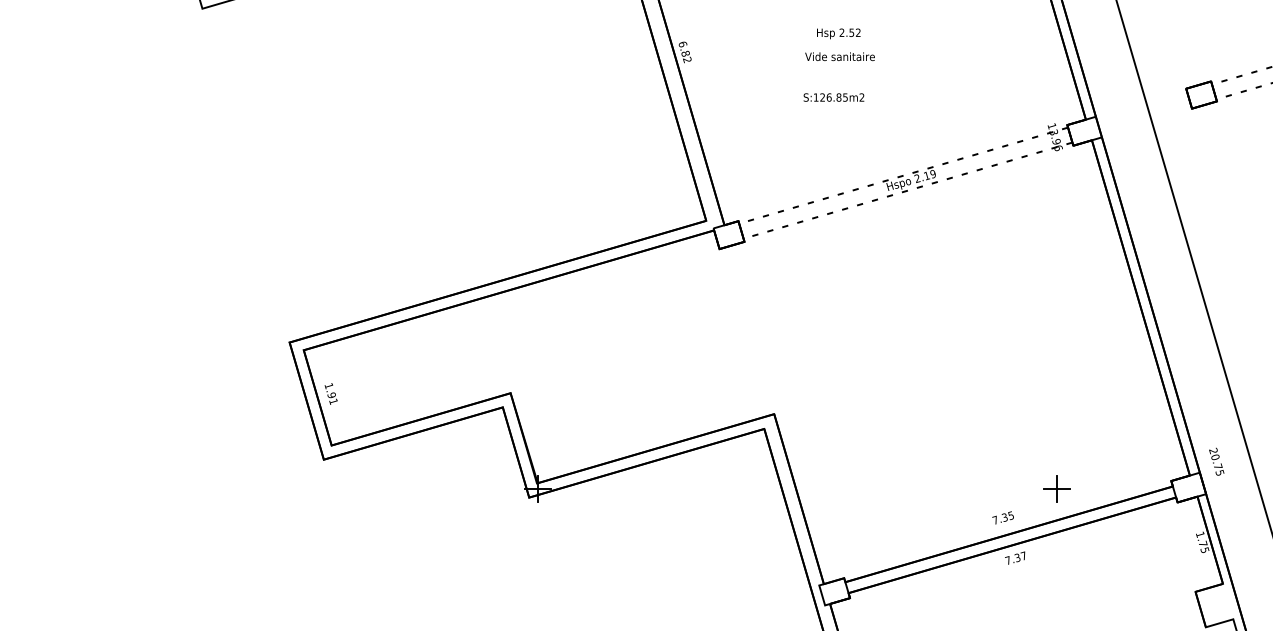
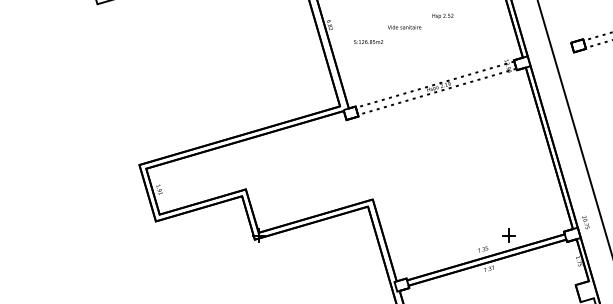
text: (837, 32) -> (442, 15), moved
text: (833, 96) -> (368, 41), moved

